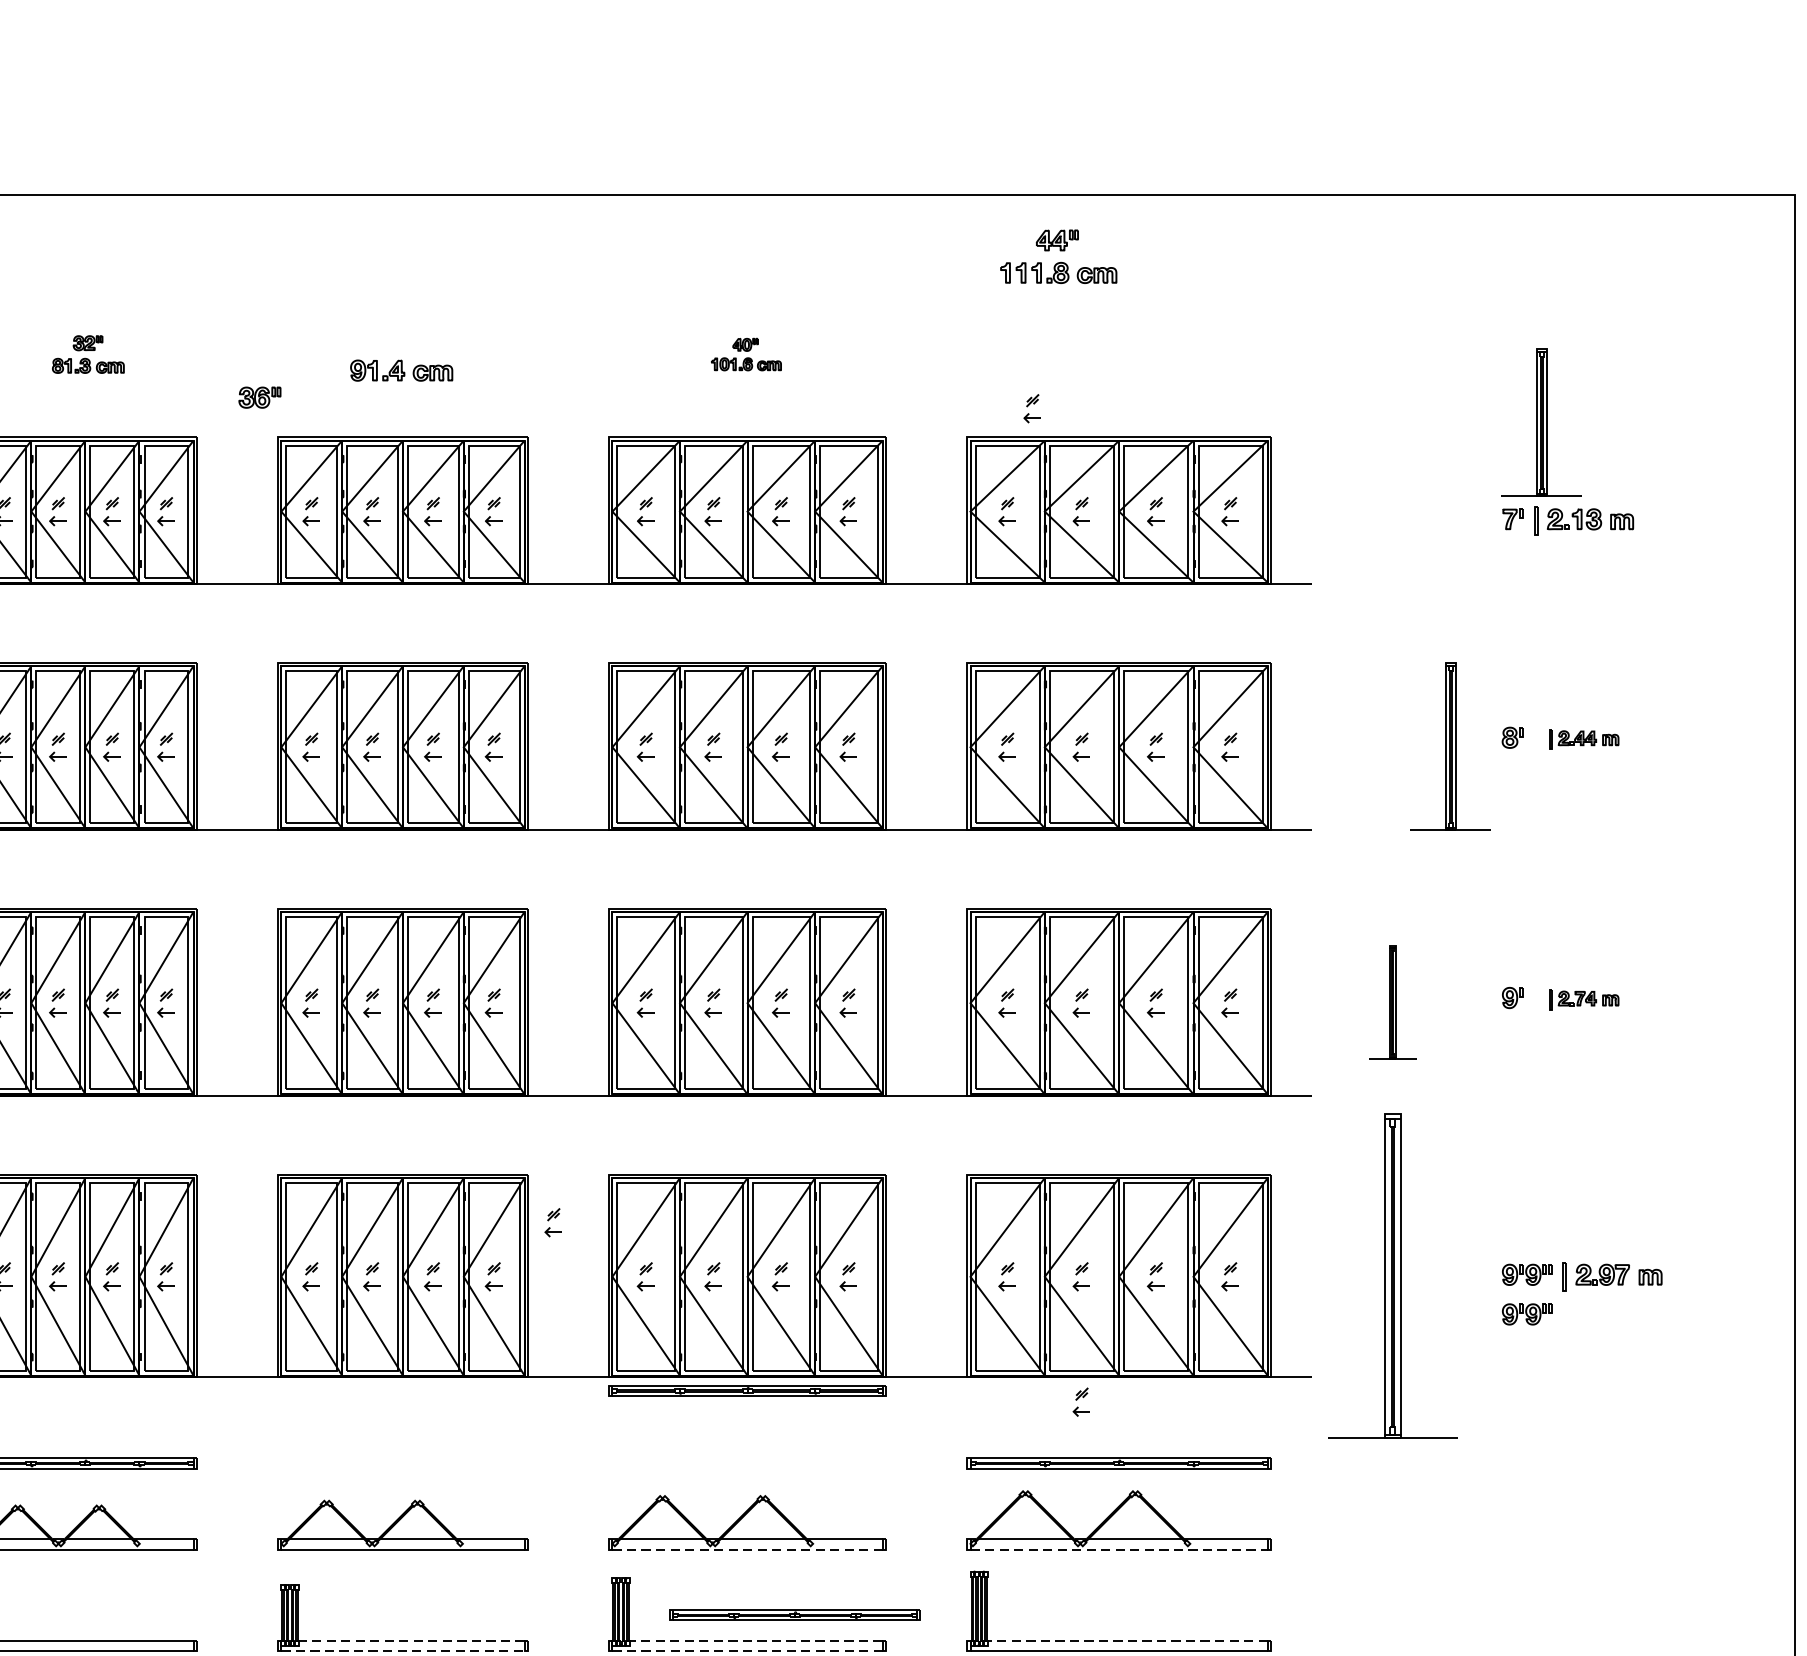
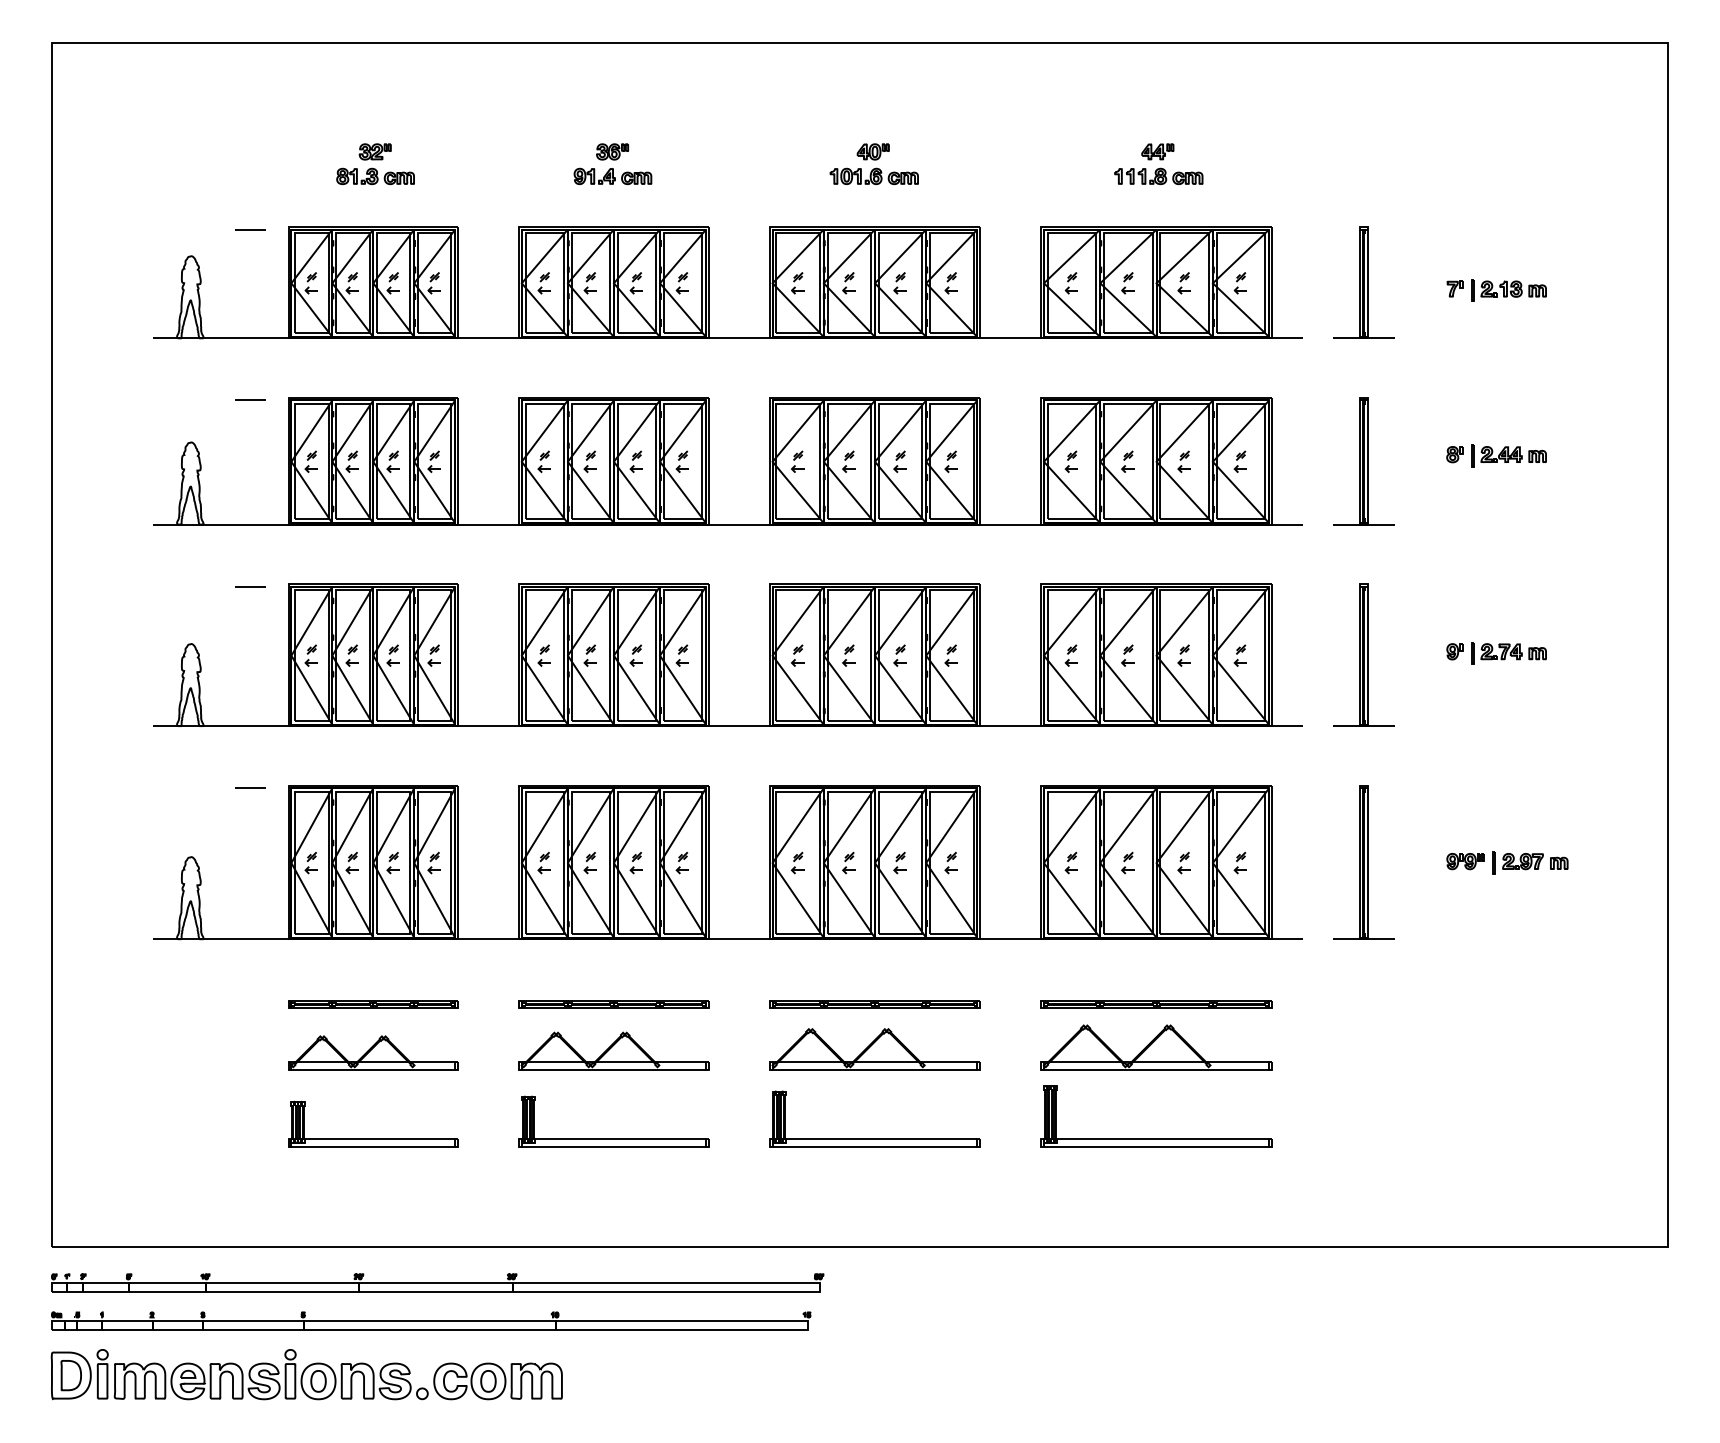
part: (1058, 257) -> (1158, 164), moved
part: (88, 354) -> (375, 164), size x1.43
part: (745, 354) -> (873, 164), size x1.67
part: (259, 397) -> (612, 151), moved
part: (1030, 408) -> (1089, 205), removed
part: (1541, 422) -> (1363, 282), moved
part: (1583, 738) -> (1508, 455), size x1.43
part: (1450, 746) -> (1363, 461), moved
part: (1583, 1000) -> (1508, 653), size x1.43
part: (1392, 1001) -> (1363, 654), size x1.67
part: (552, 1221) -> (727, 821), removed
part: (1392, 1276) -> (1363, 862), size x0.62
part: (1526, 1314) -> (1465, 891), removed
part: (746, 1390) -> (874, 1004), moved
part: (1080, 1401) -> (1127, 957), removed
line: (748, 1549) -> (875, 1069), dashed -> solid
line: (1119, 1549) -> (1156, 1069), dashed -> solid
part: (794, 1615) -> (613, 1004), moved
line: (402, 1640) -> (613, 1138), dashed -> solid
line: (746, 1640) -> (874, 1138), dashed -> solid
line: (1119, 1640) -> (1156, 1138), dashed -> solid
line: (403, 1650) -> (614, 1146), dashed -> solid
line: (748, 1650) -> (875, 1146), dashed -> solid

